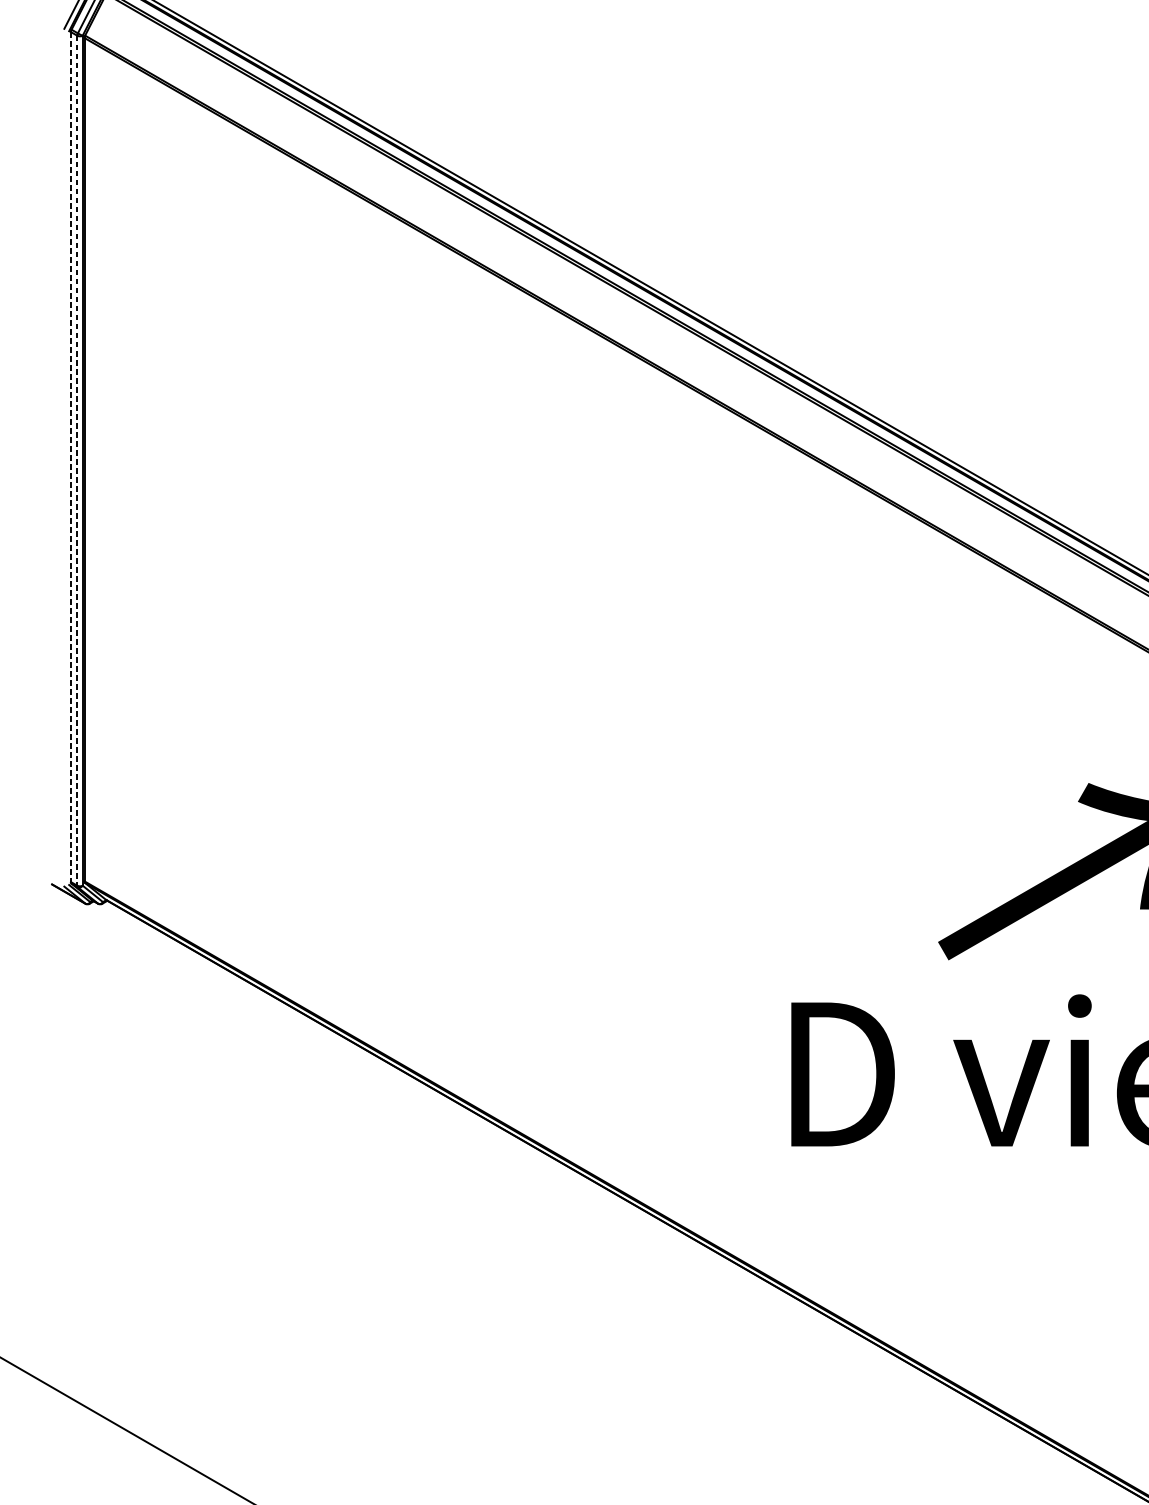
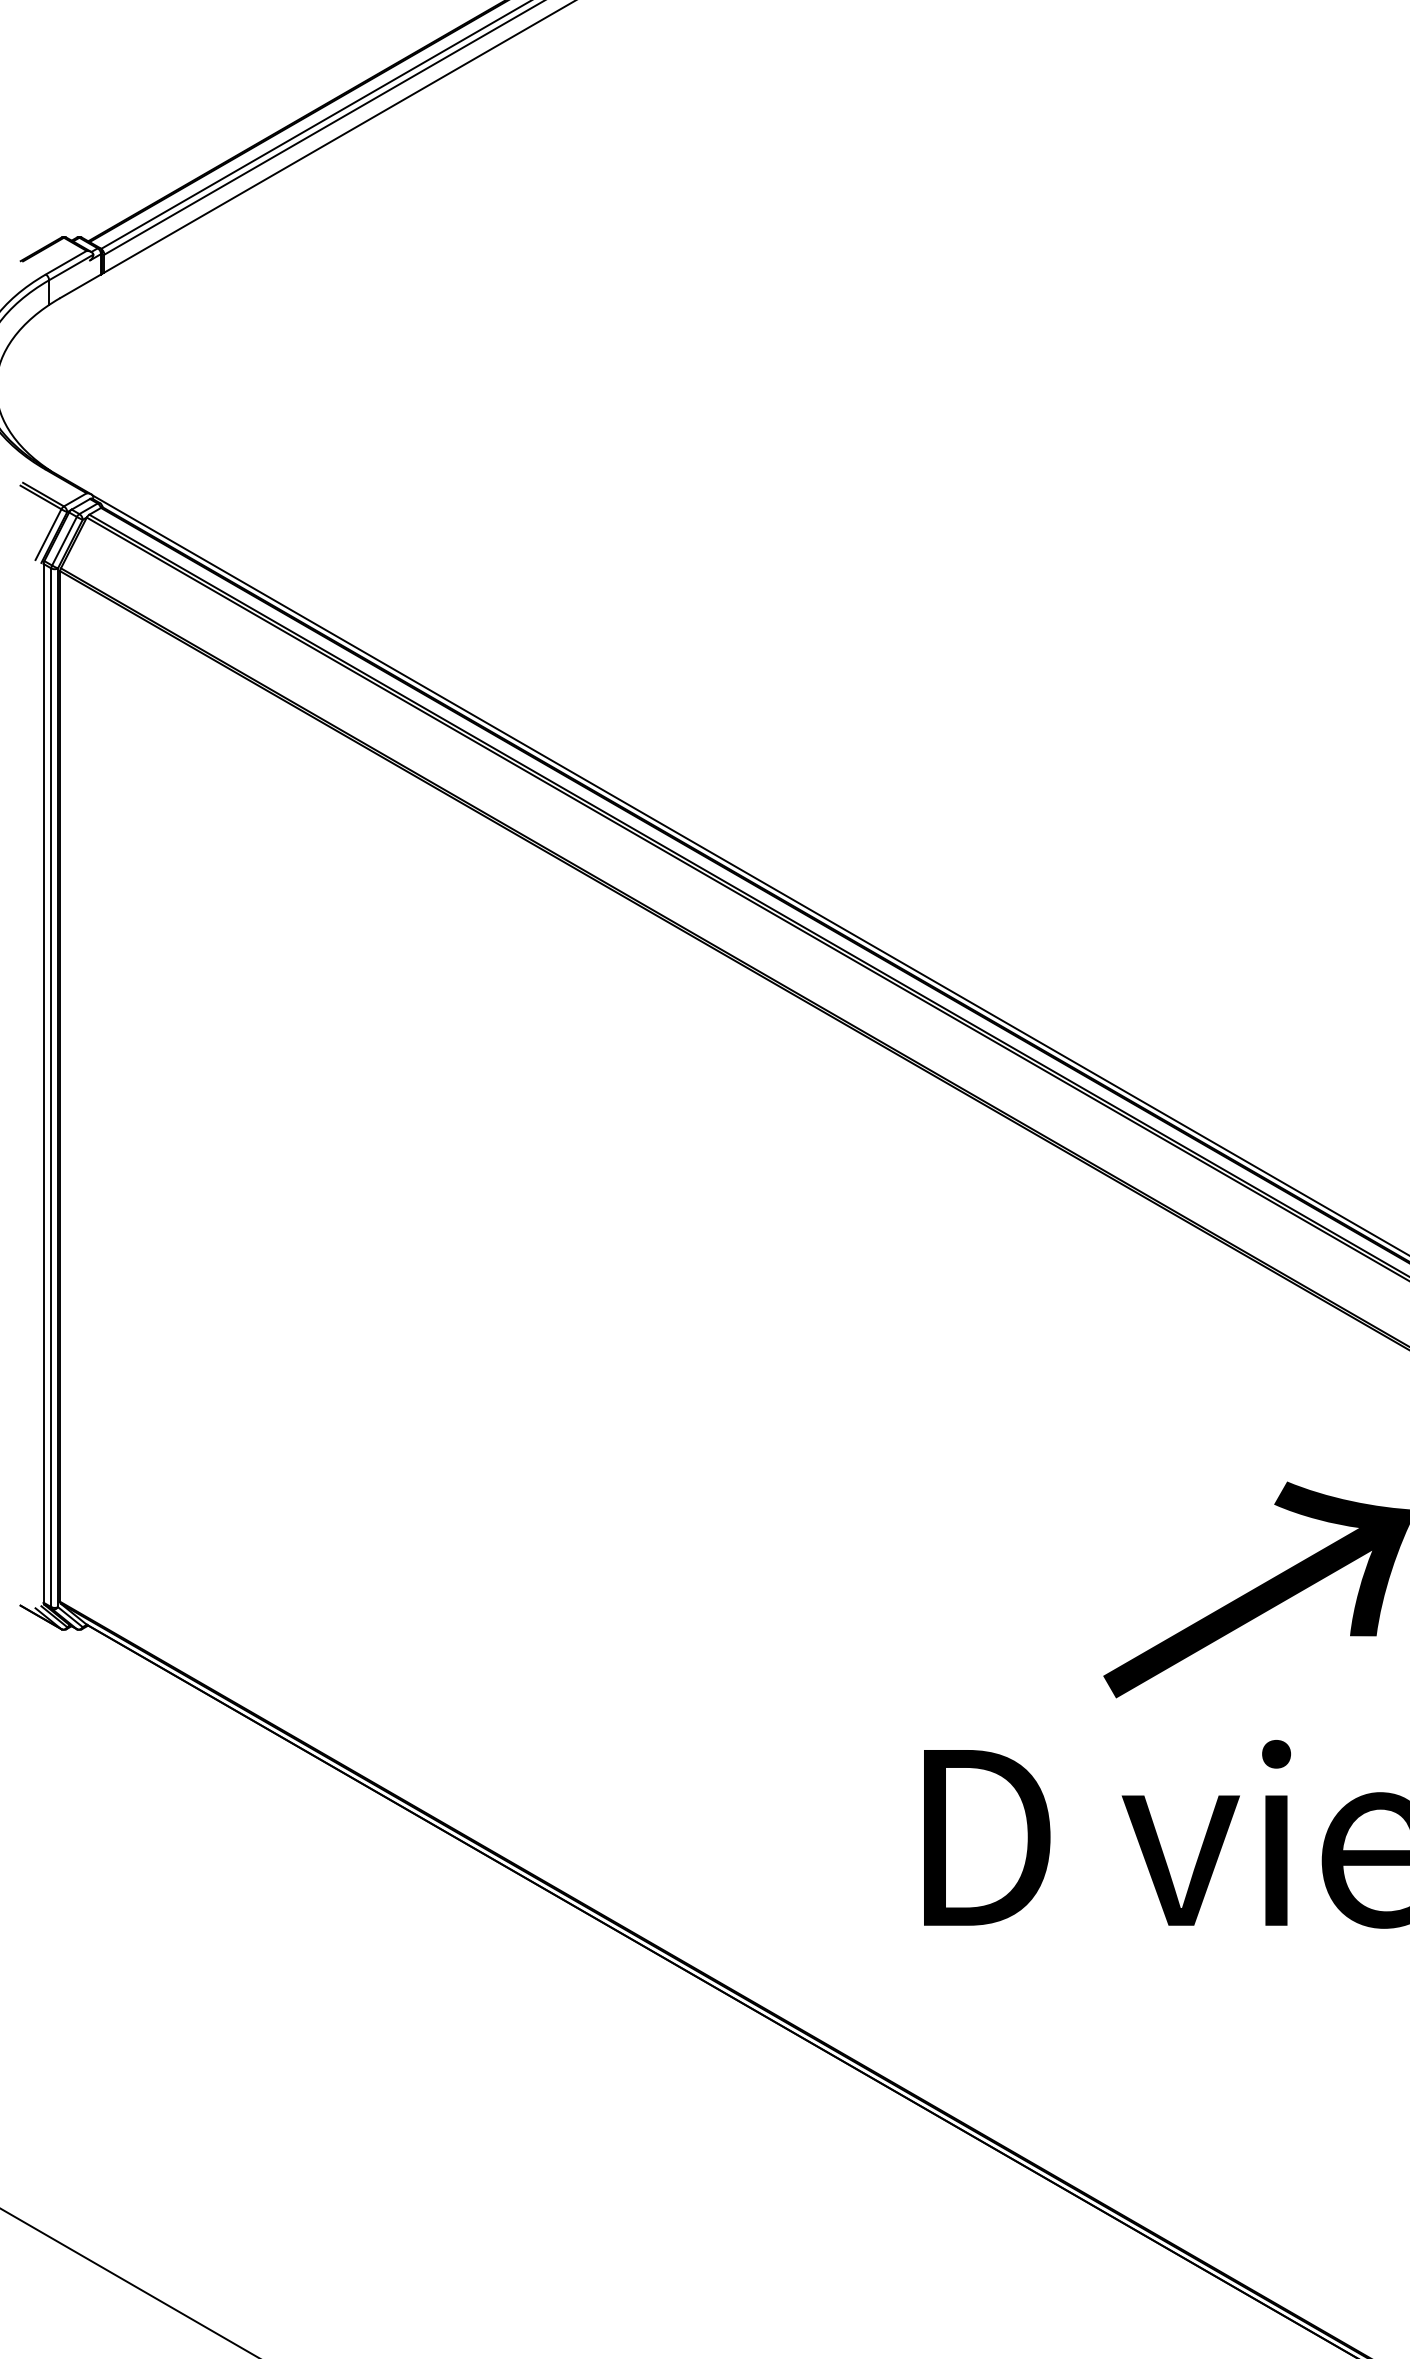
line: (70, 457) -> (43, 1083), dashed -> solid
line: (77, 461) -> (51, 1088), dashed -> solid

